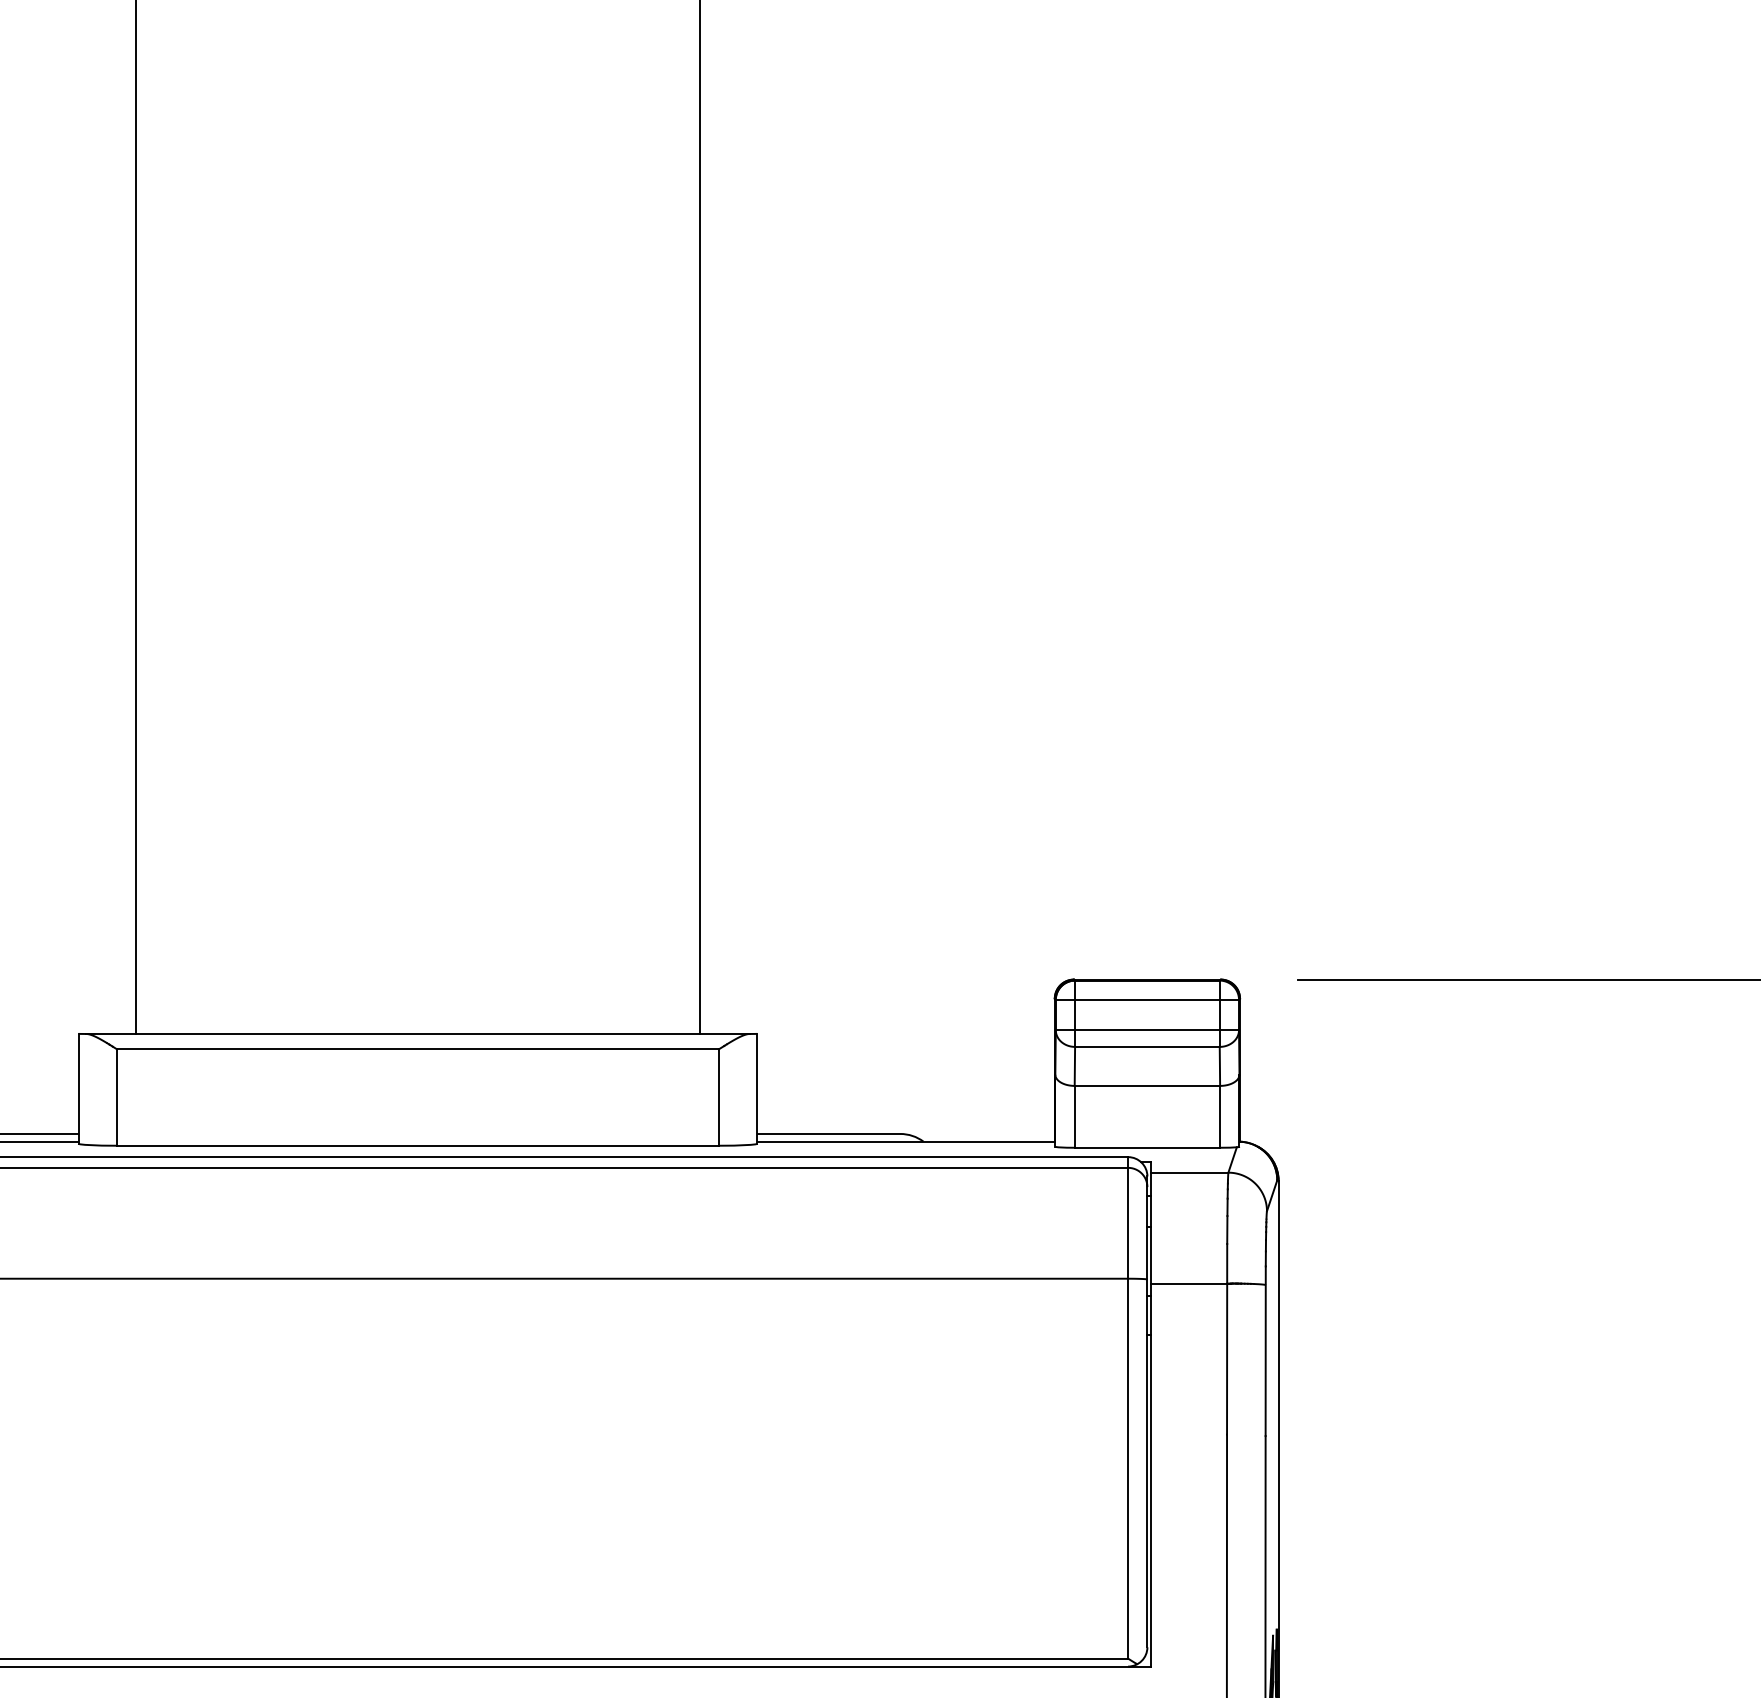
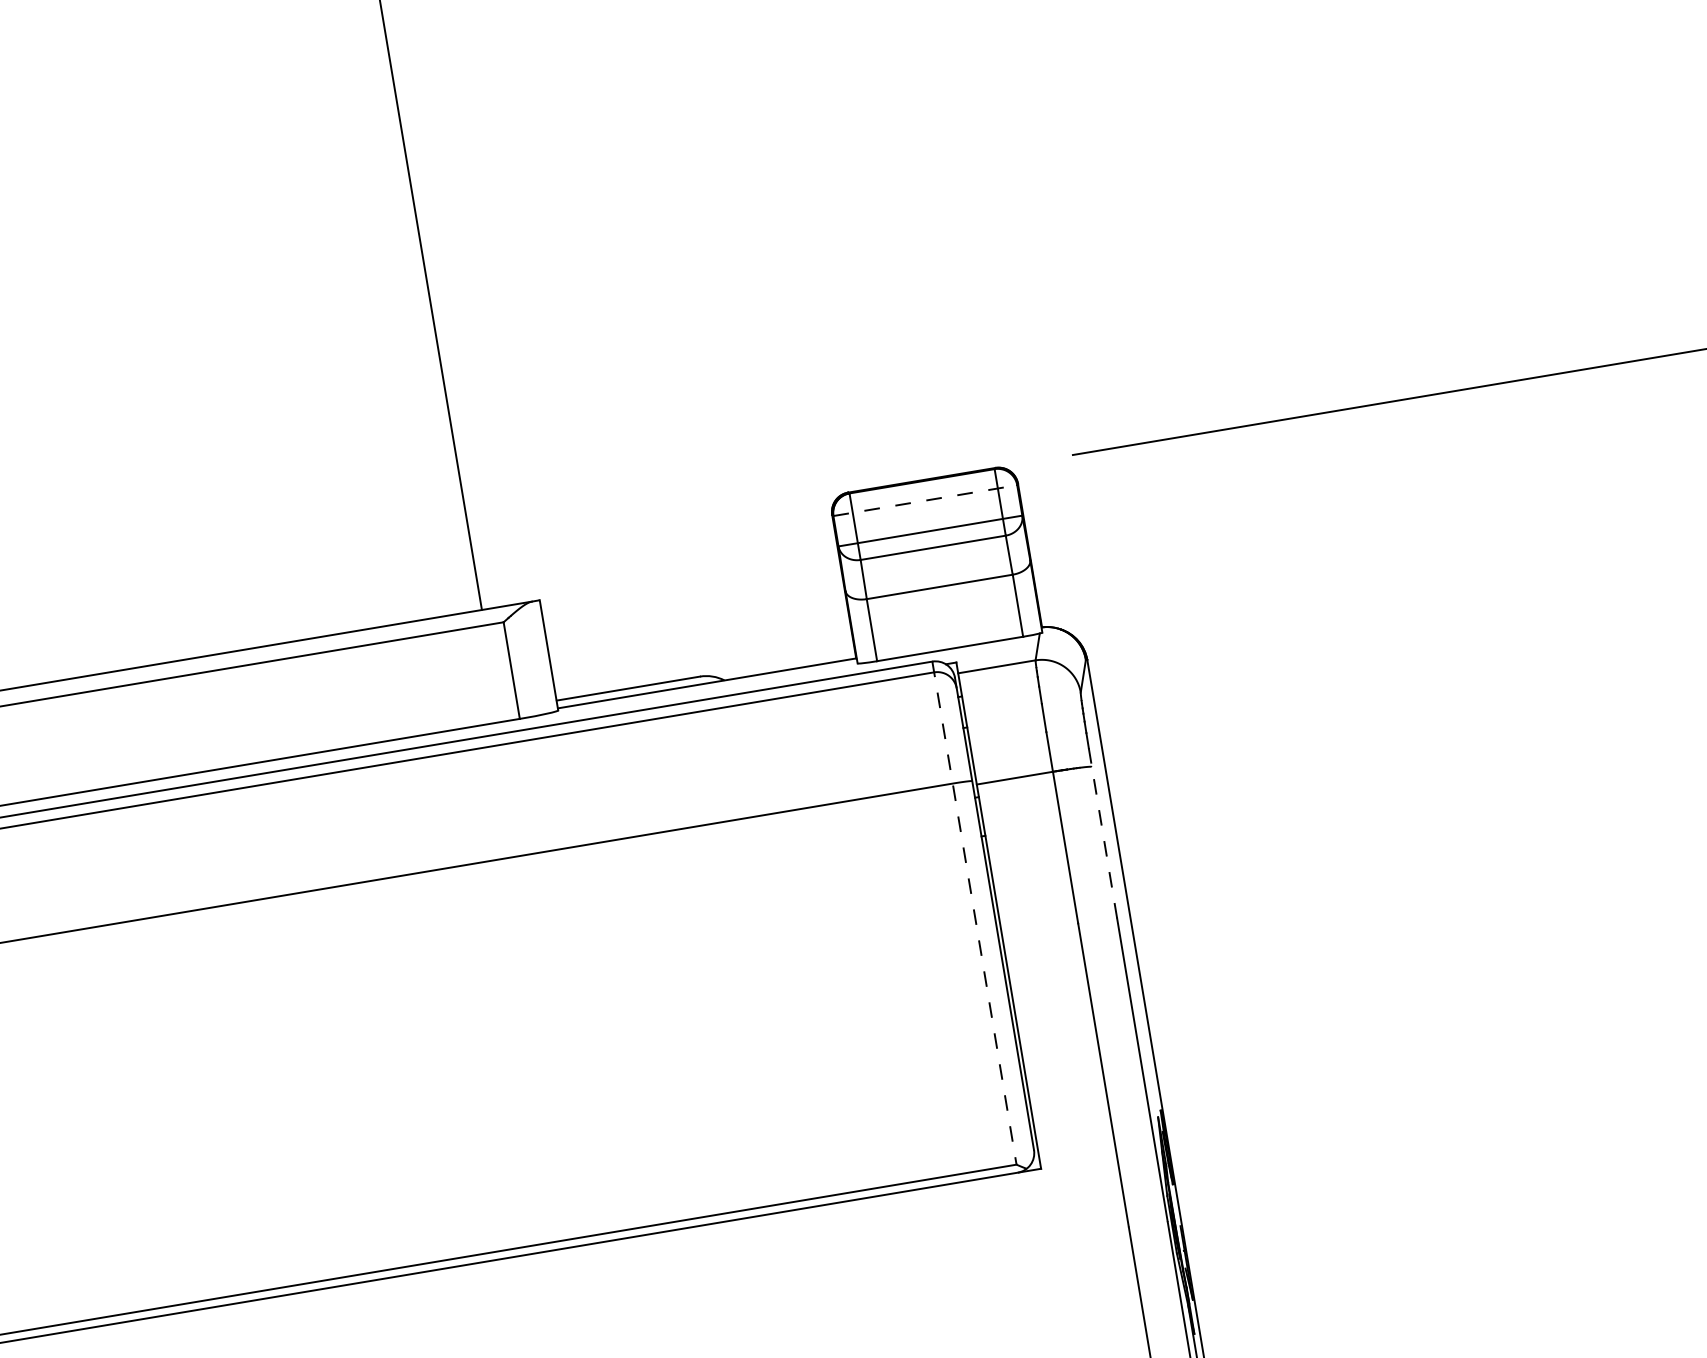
line: (1147, 999) -> (925, 500), solid -> dashed
line: (1265, 1351) -> (1102, 833), solid -> dashed
line: (1128, 1407) -> (974, 912), solid -> dashed

